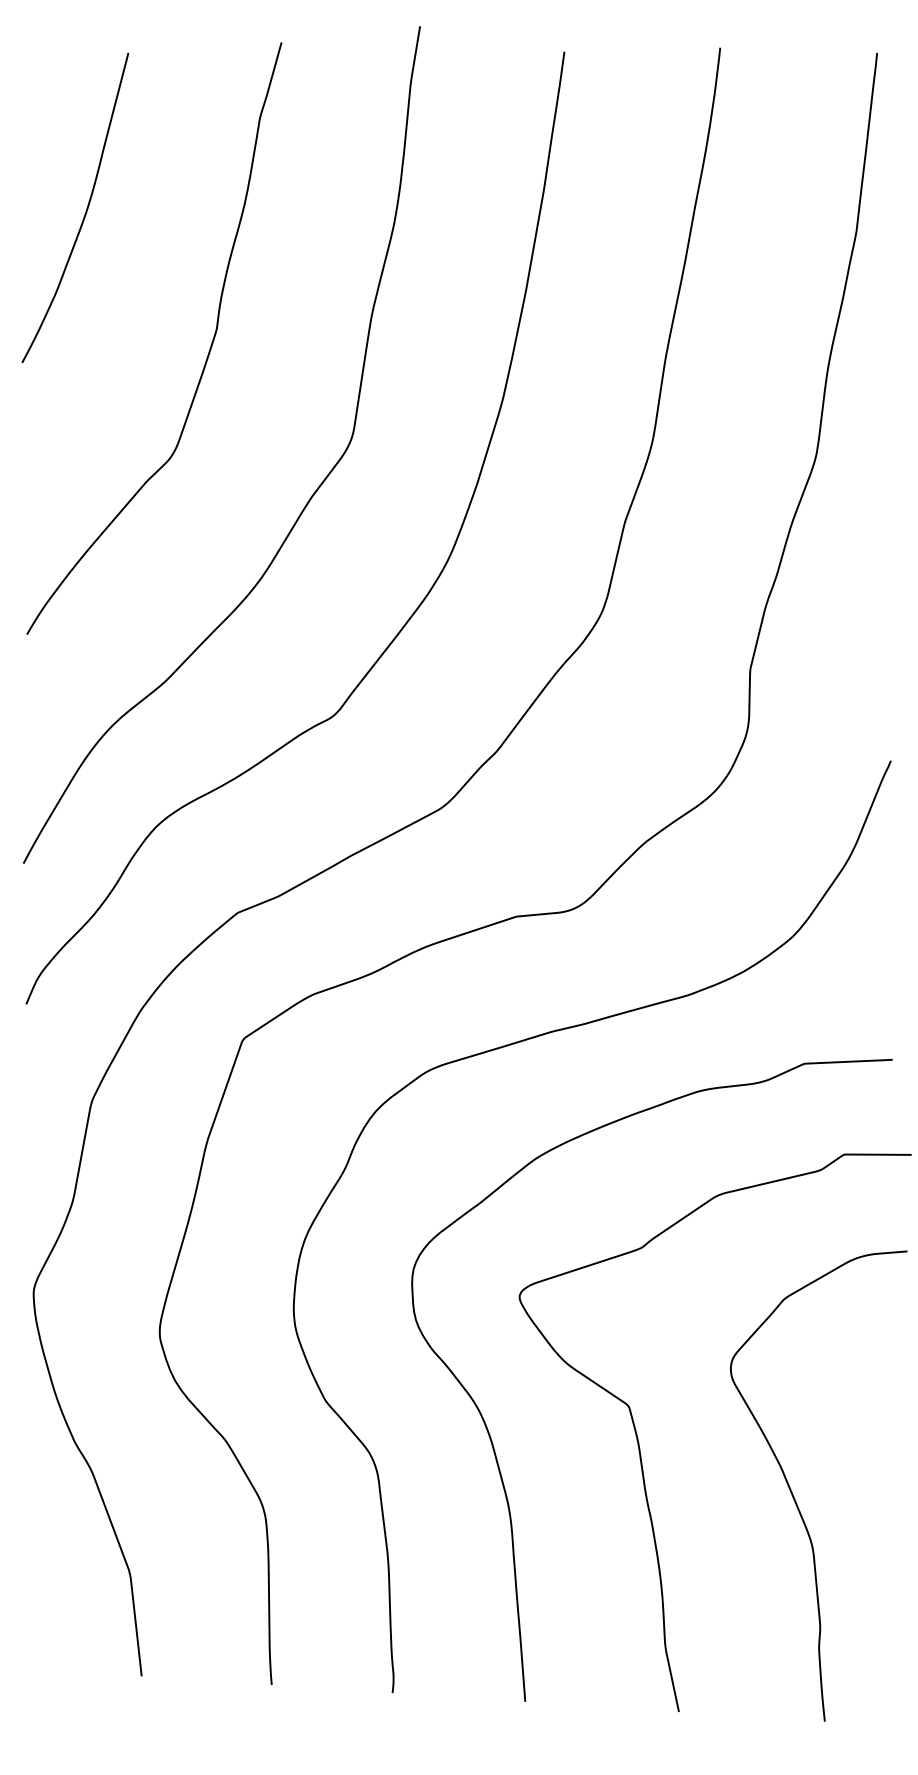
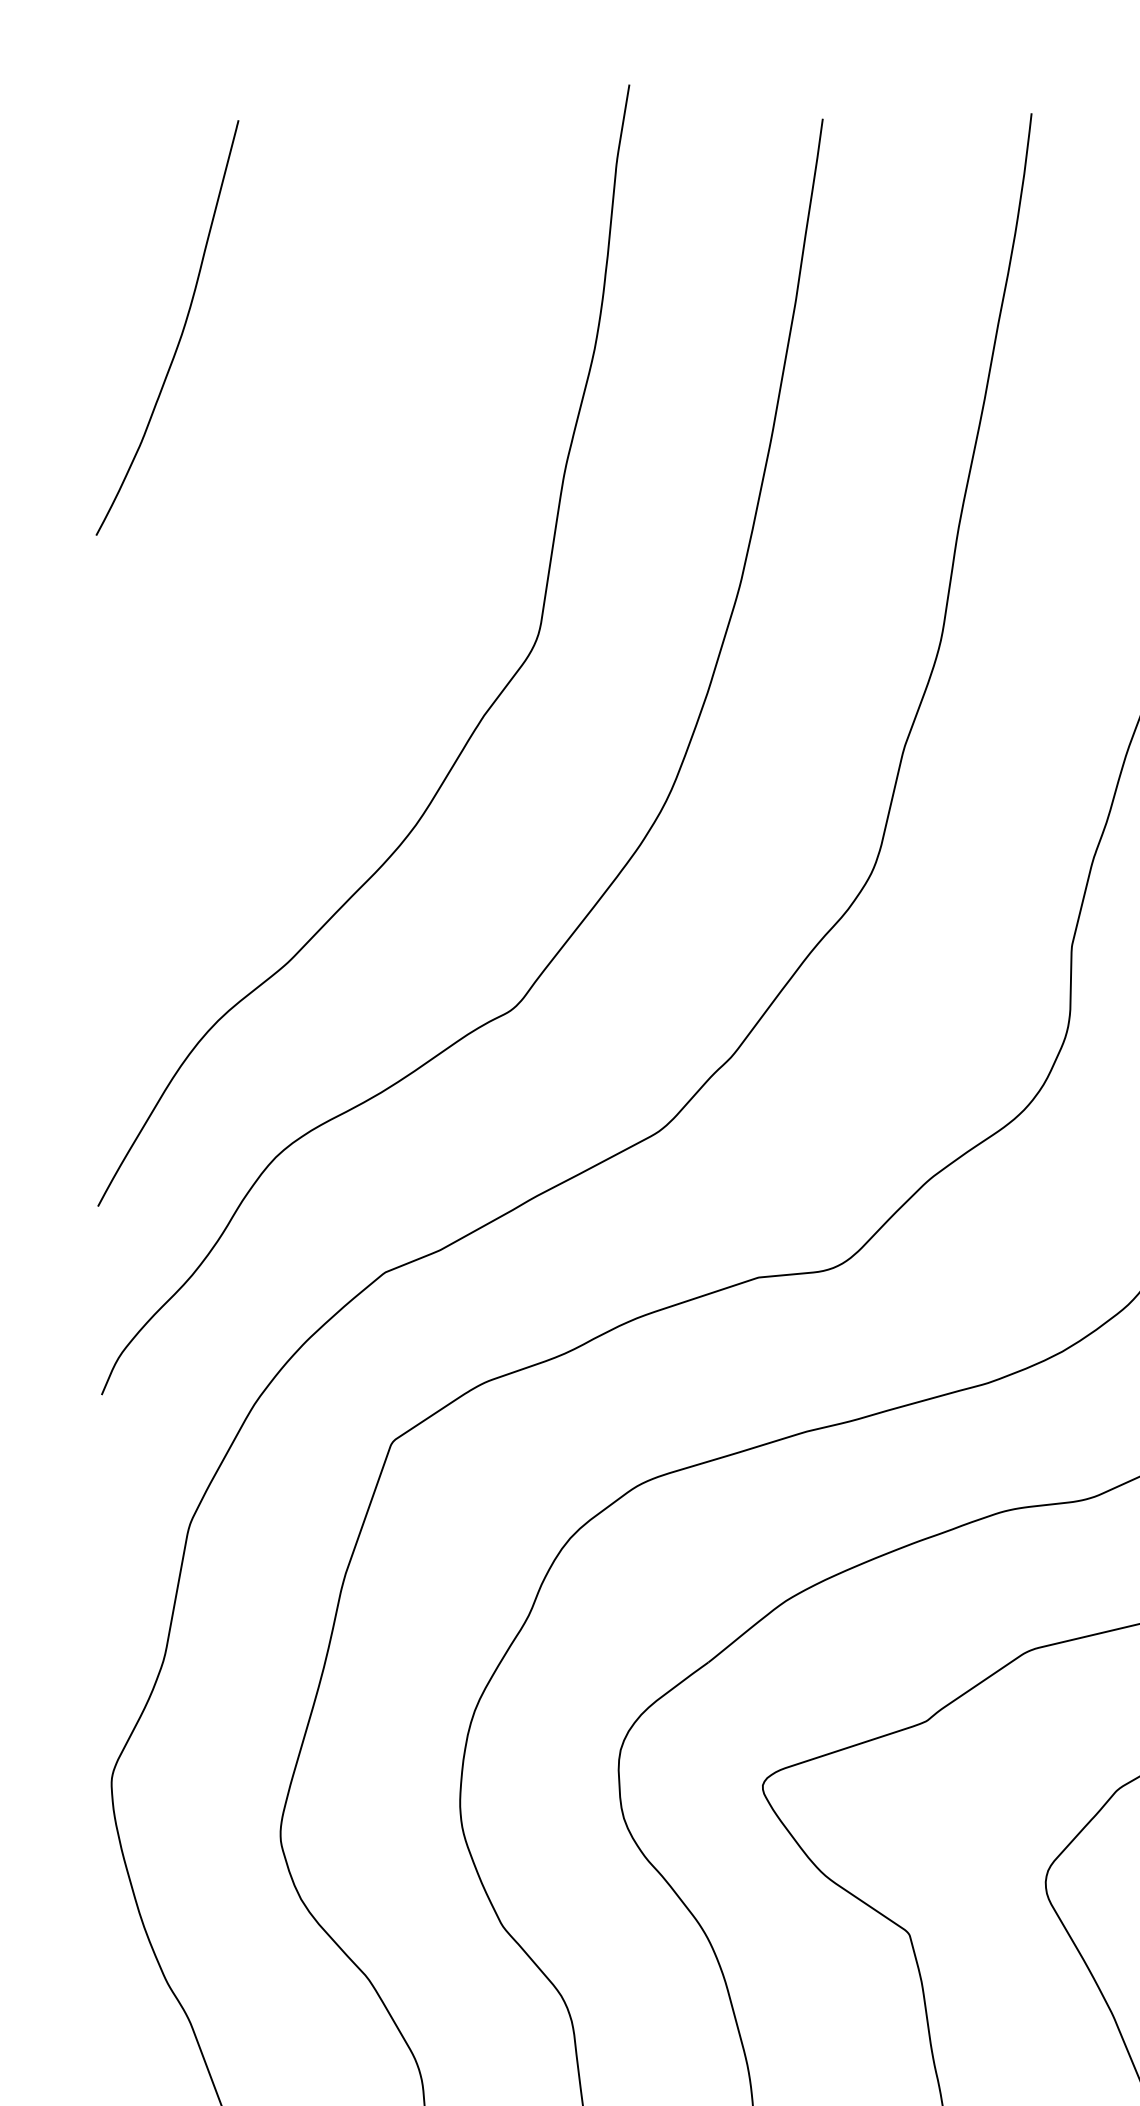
curve: (207, 354) -> (344, 524), removed

